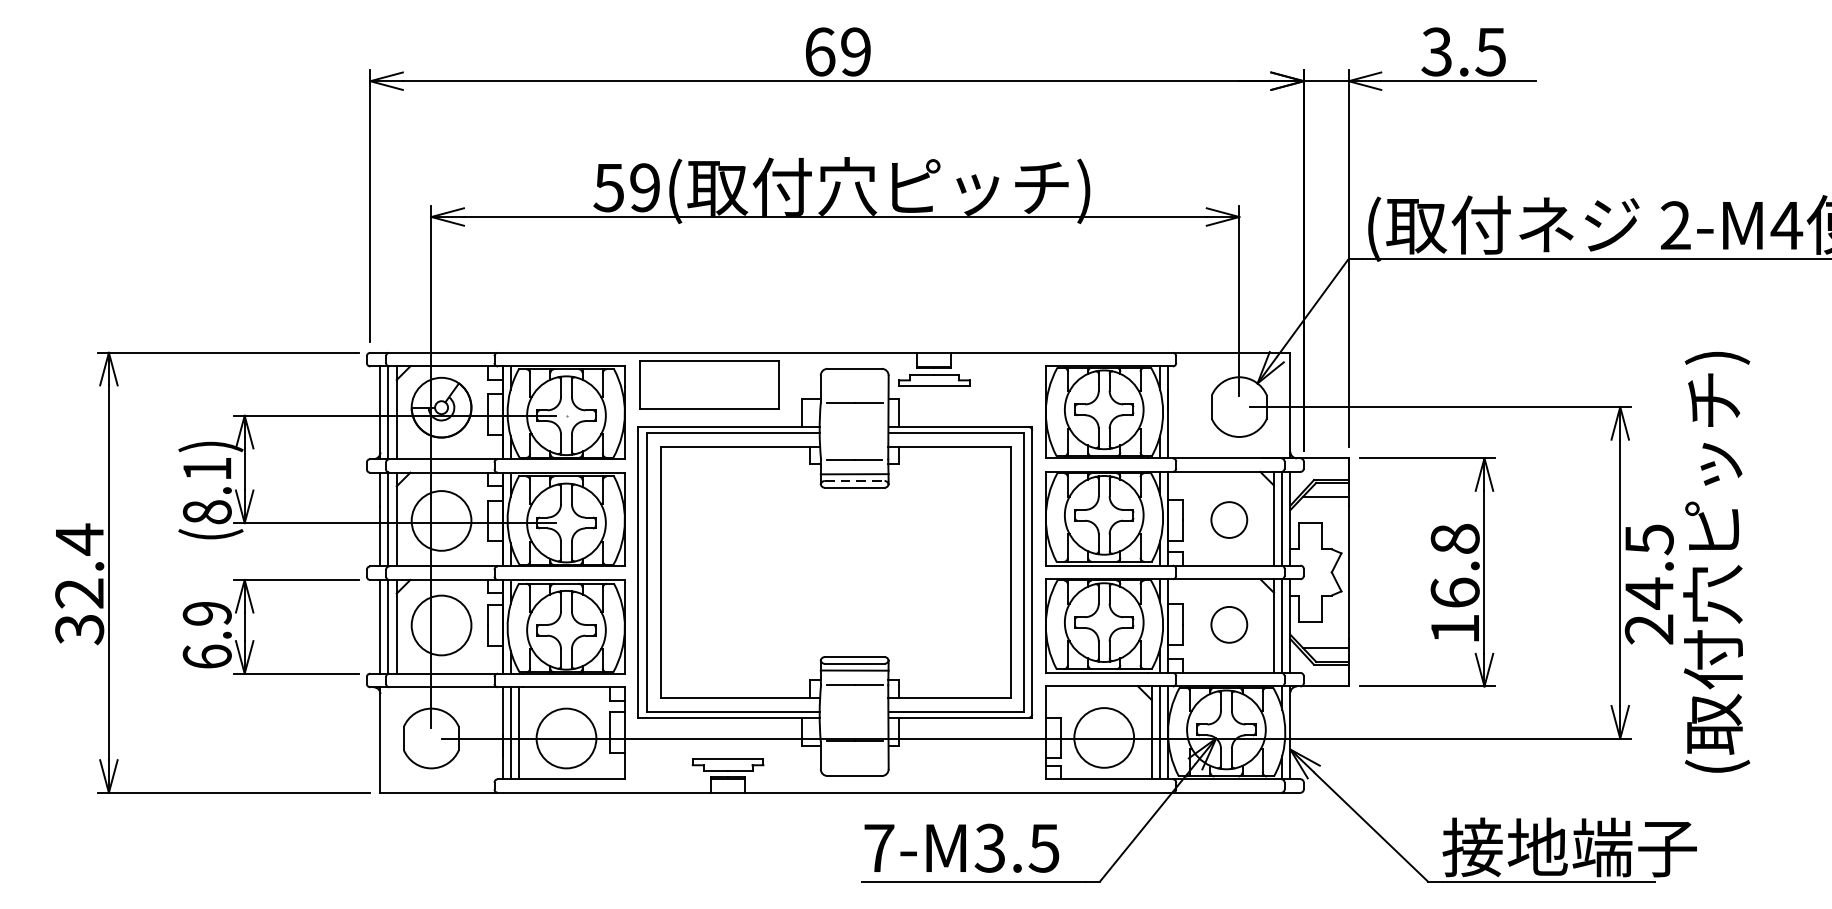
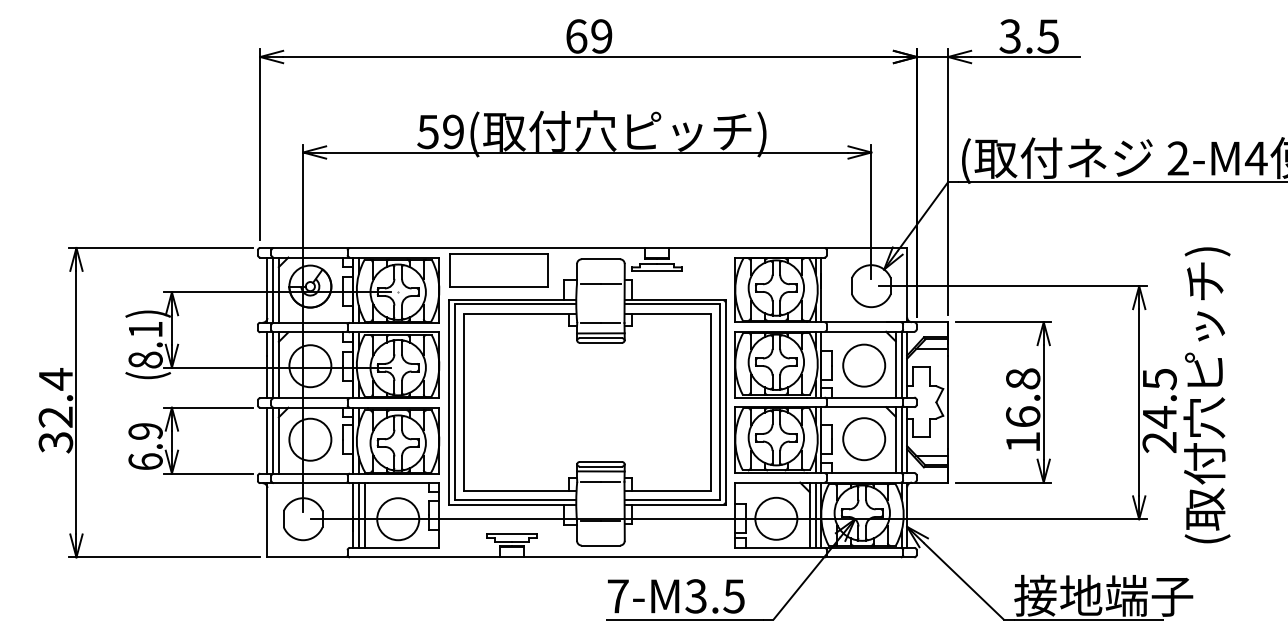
line: (855, 481) -> (601, 338), dashed -> solid
circle: (1229, 519) -> (864, 365), size x1.67
circle: (1229, 625) -> (864, 439), size x1.67

